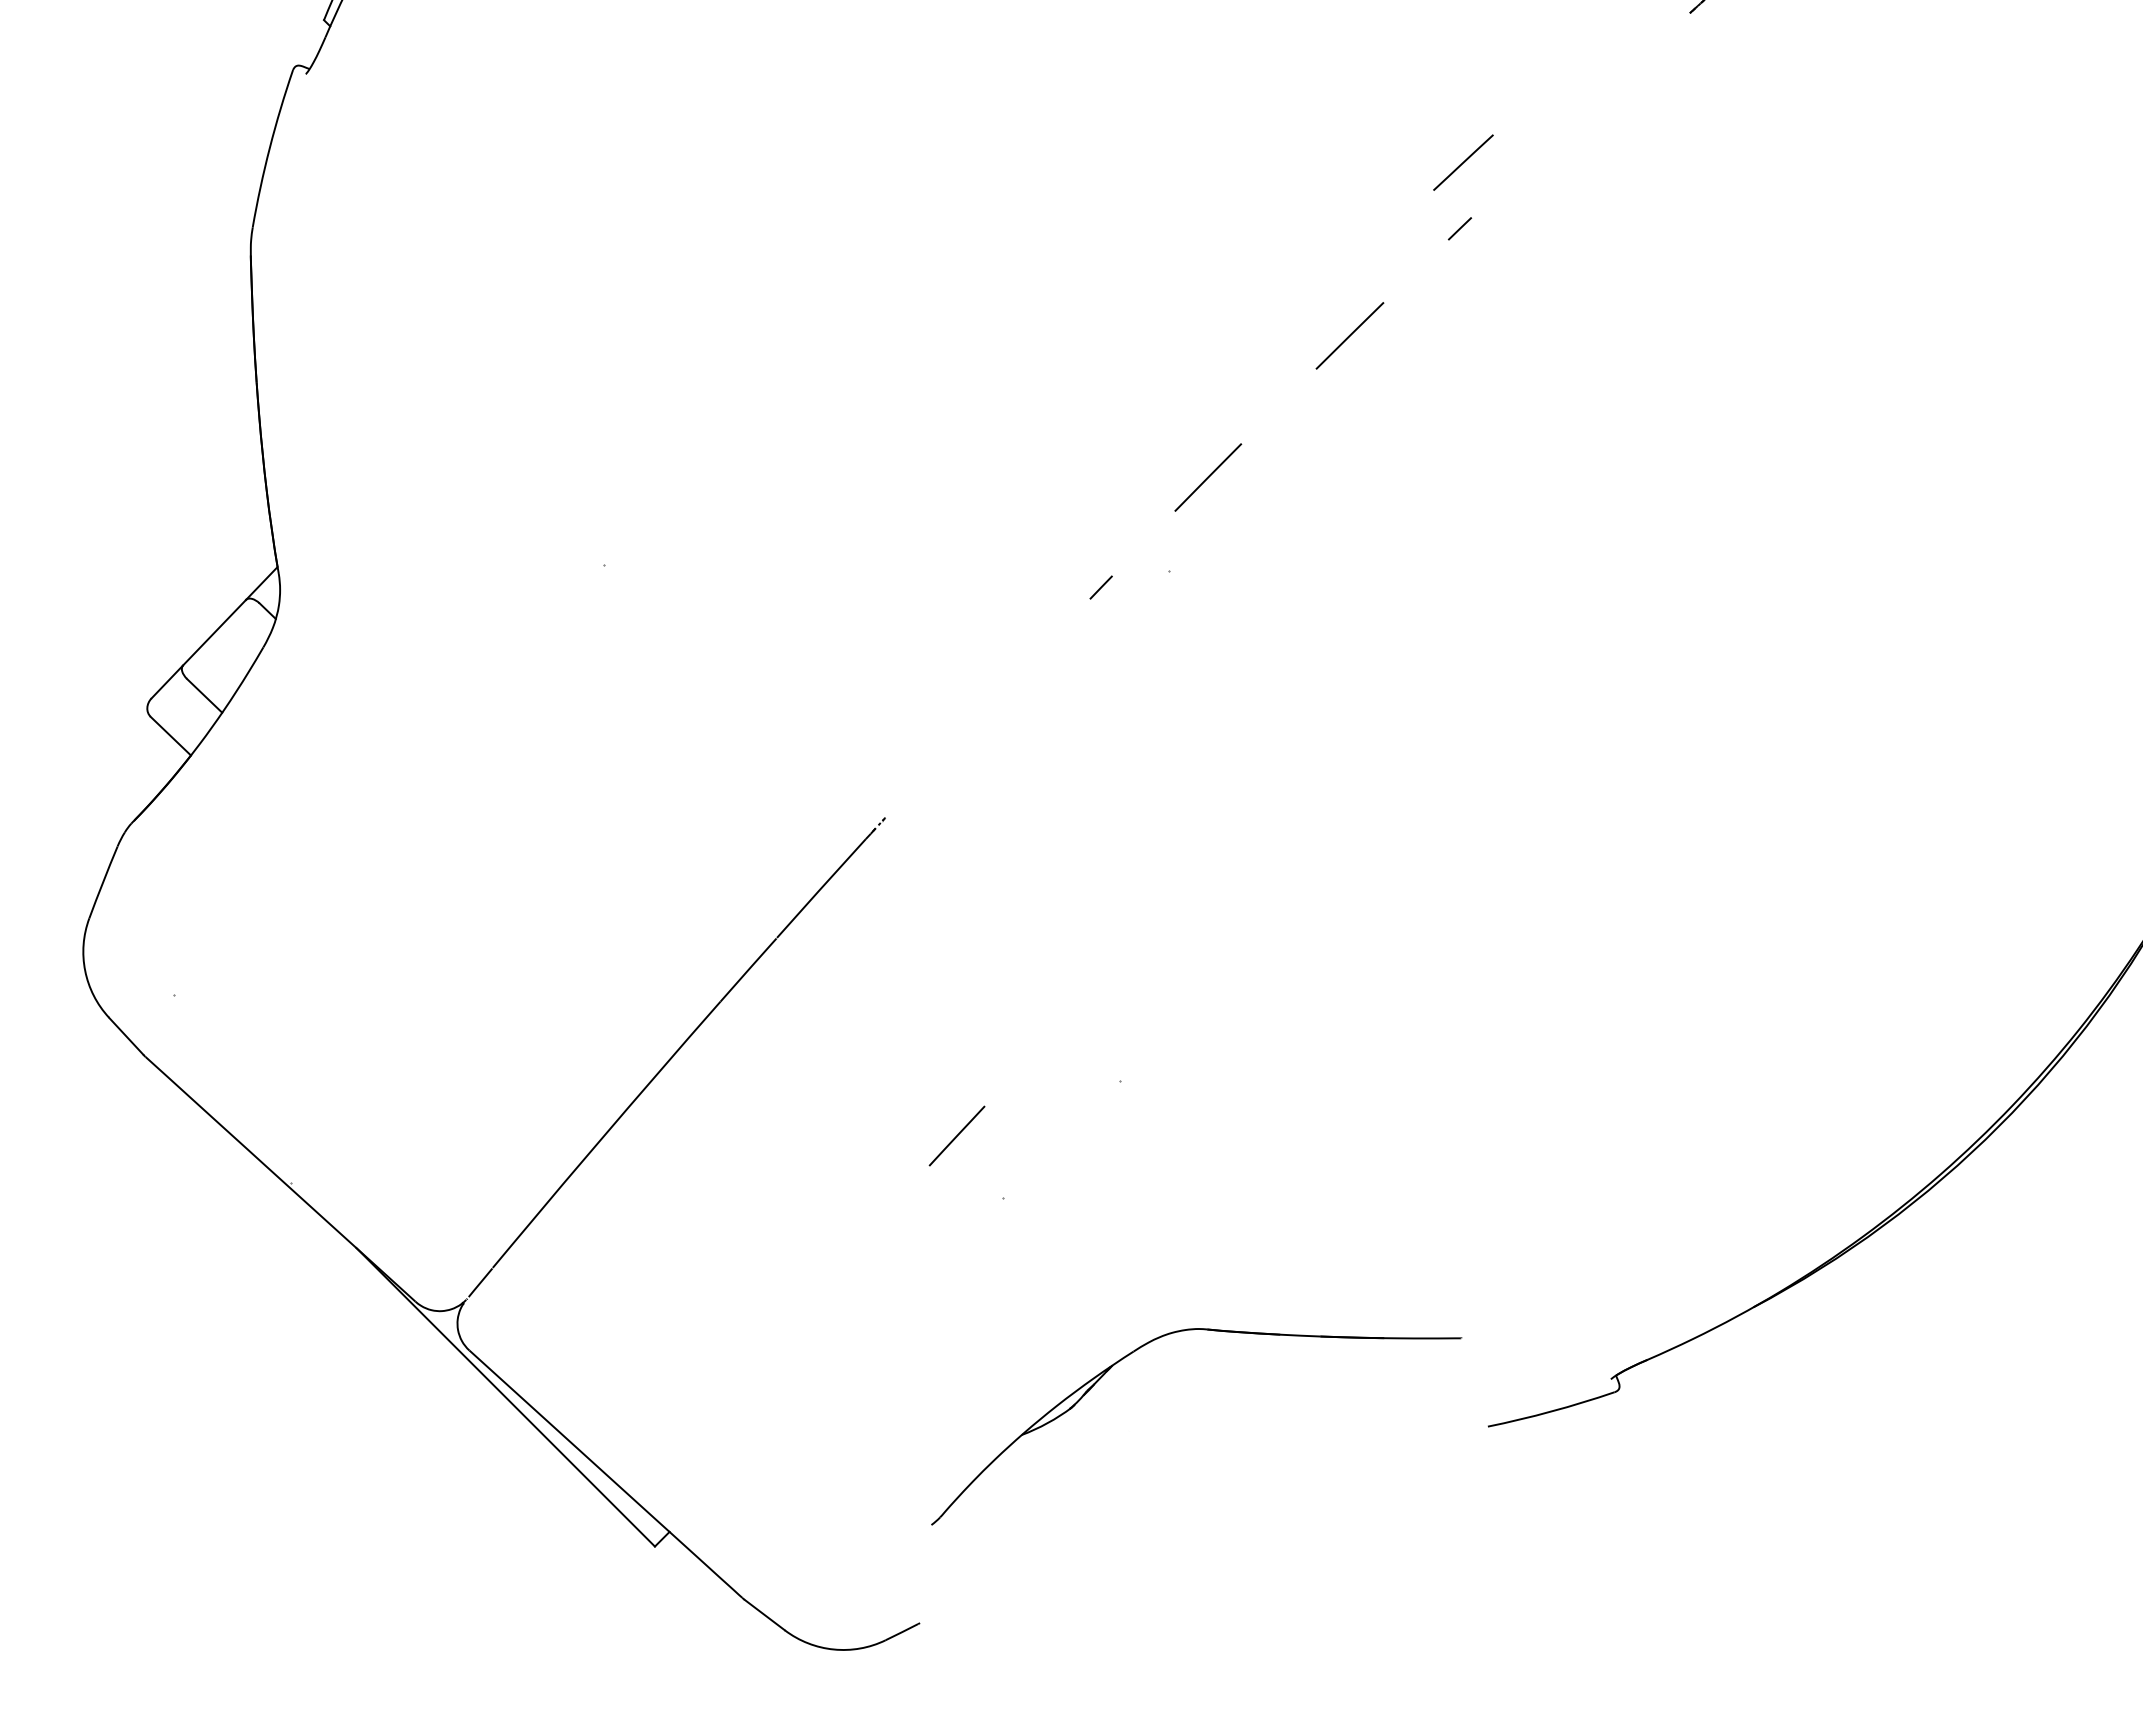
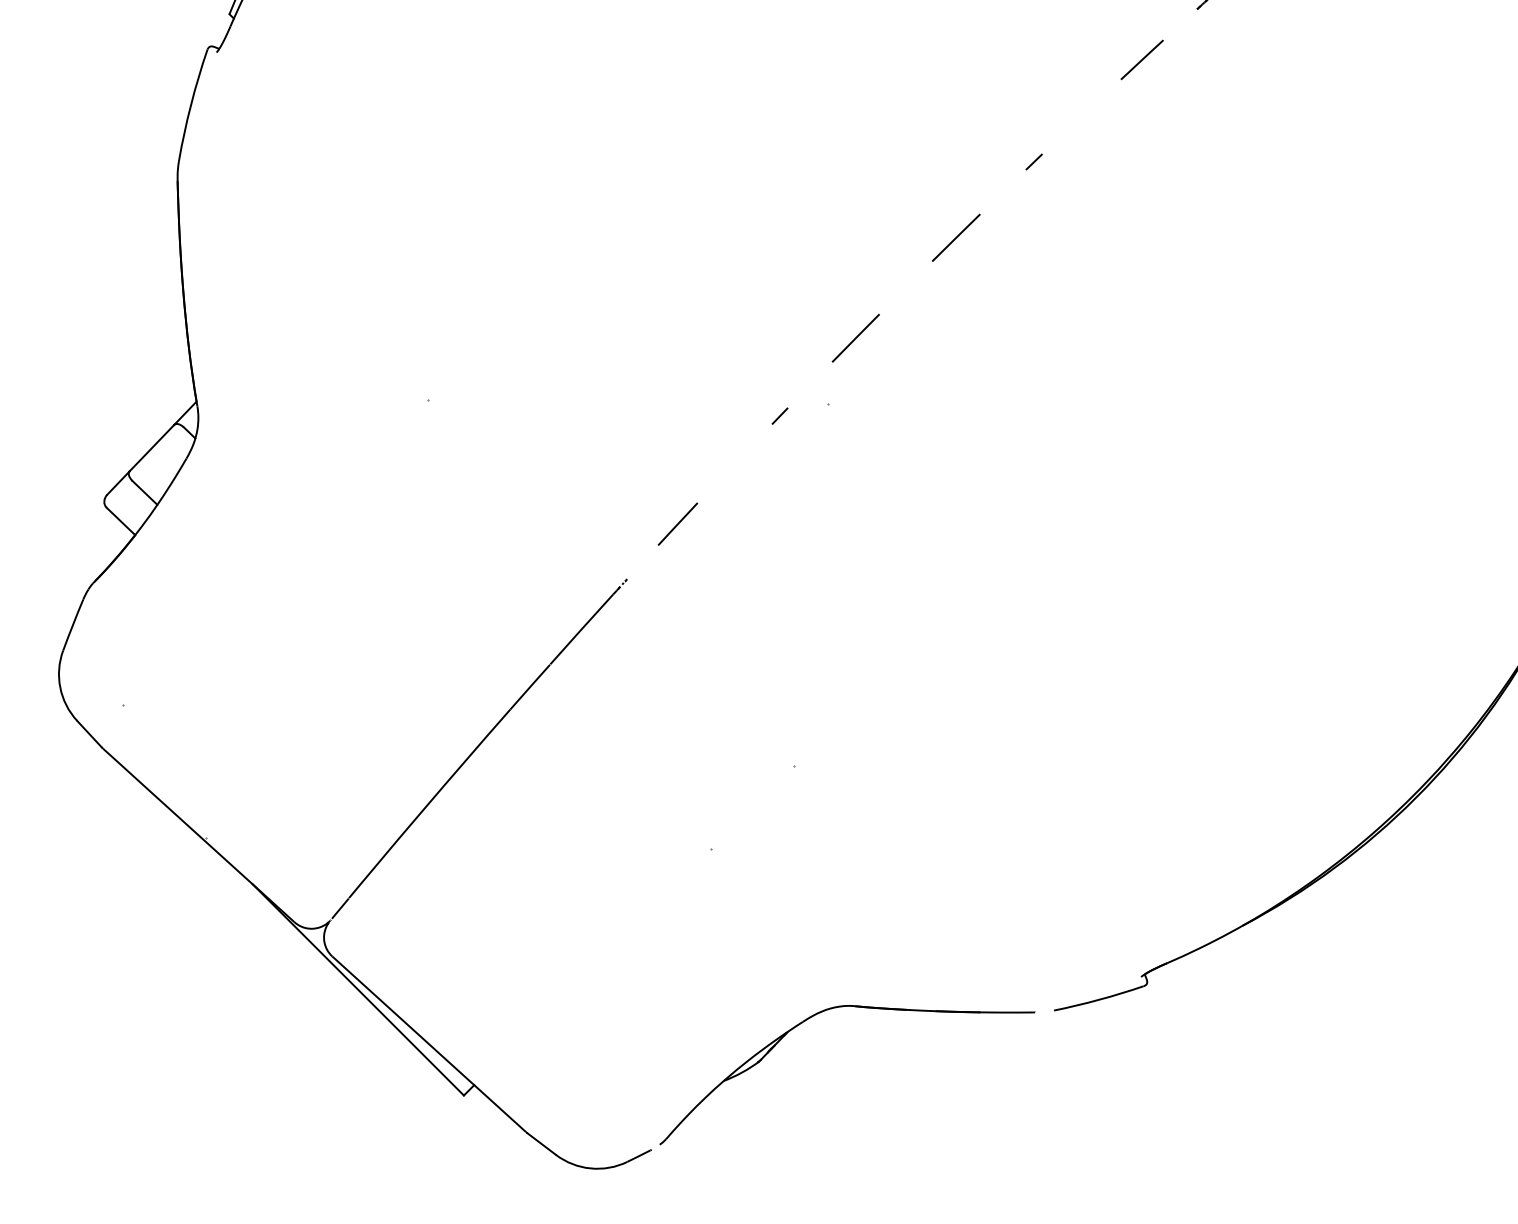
line: (1463, 162) -> (1142, 59), moved
line: (956, 1135) -> (677, 523), moved
part: (1153, 1341) -> (817, 1014), moved

